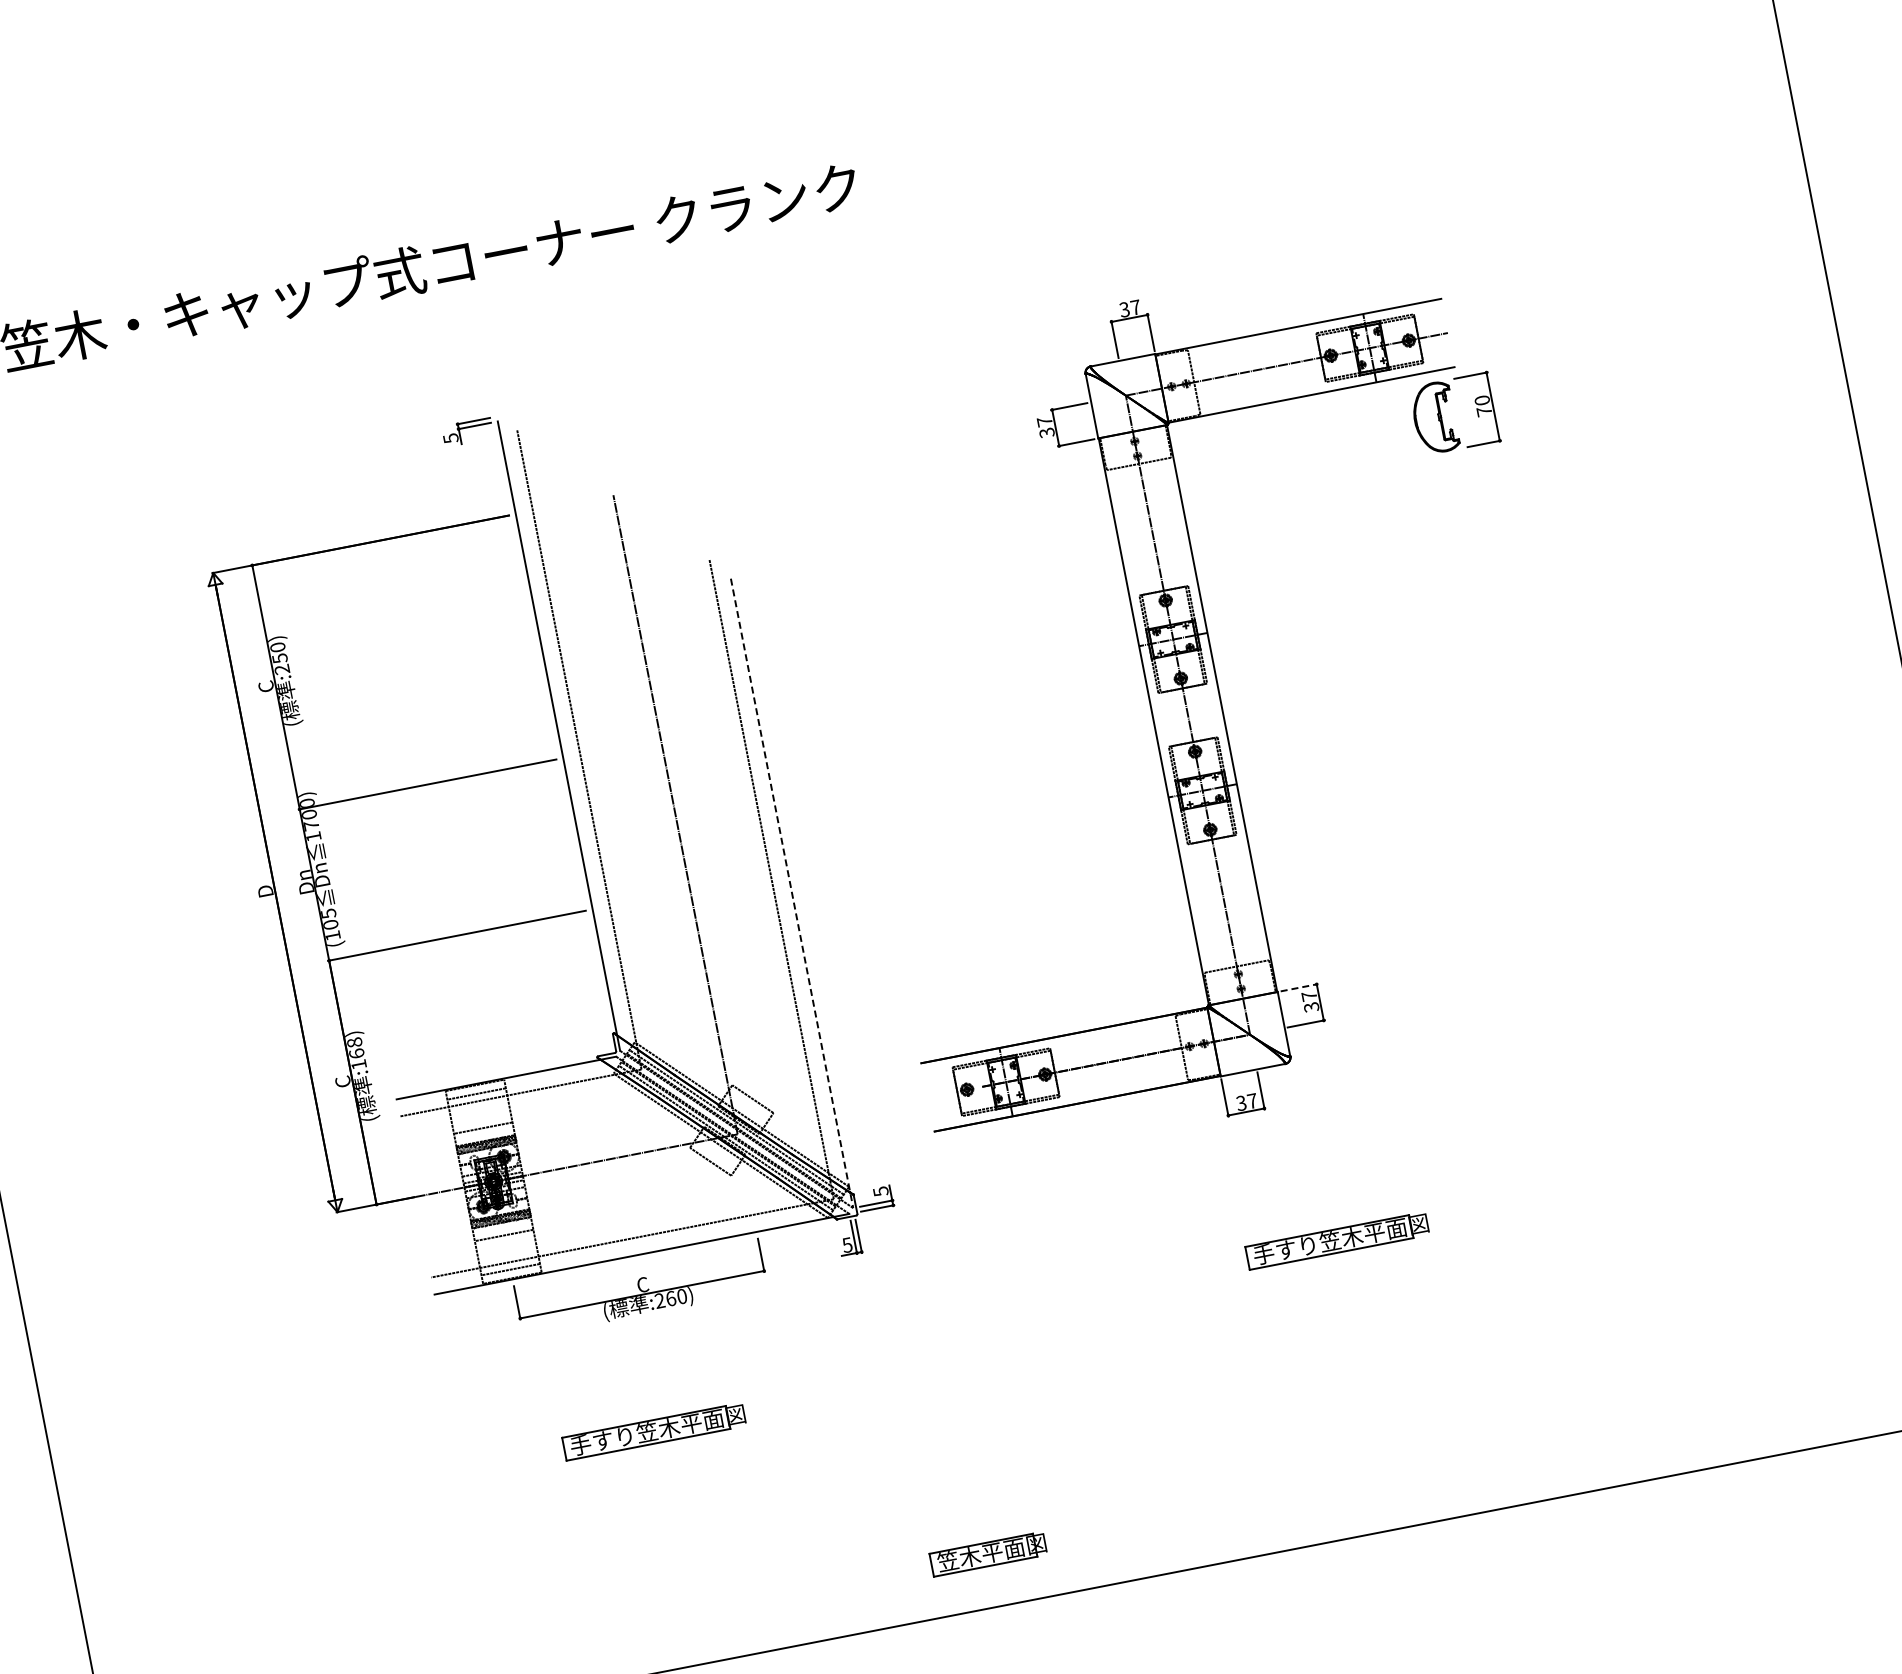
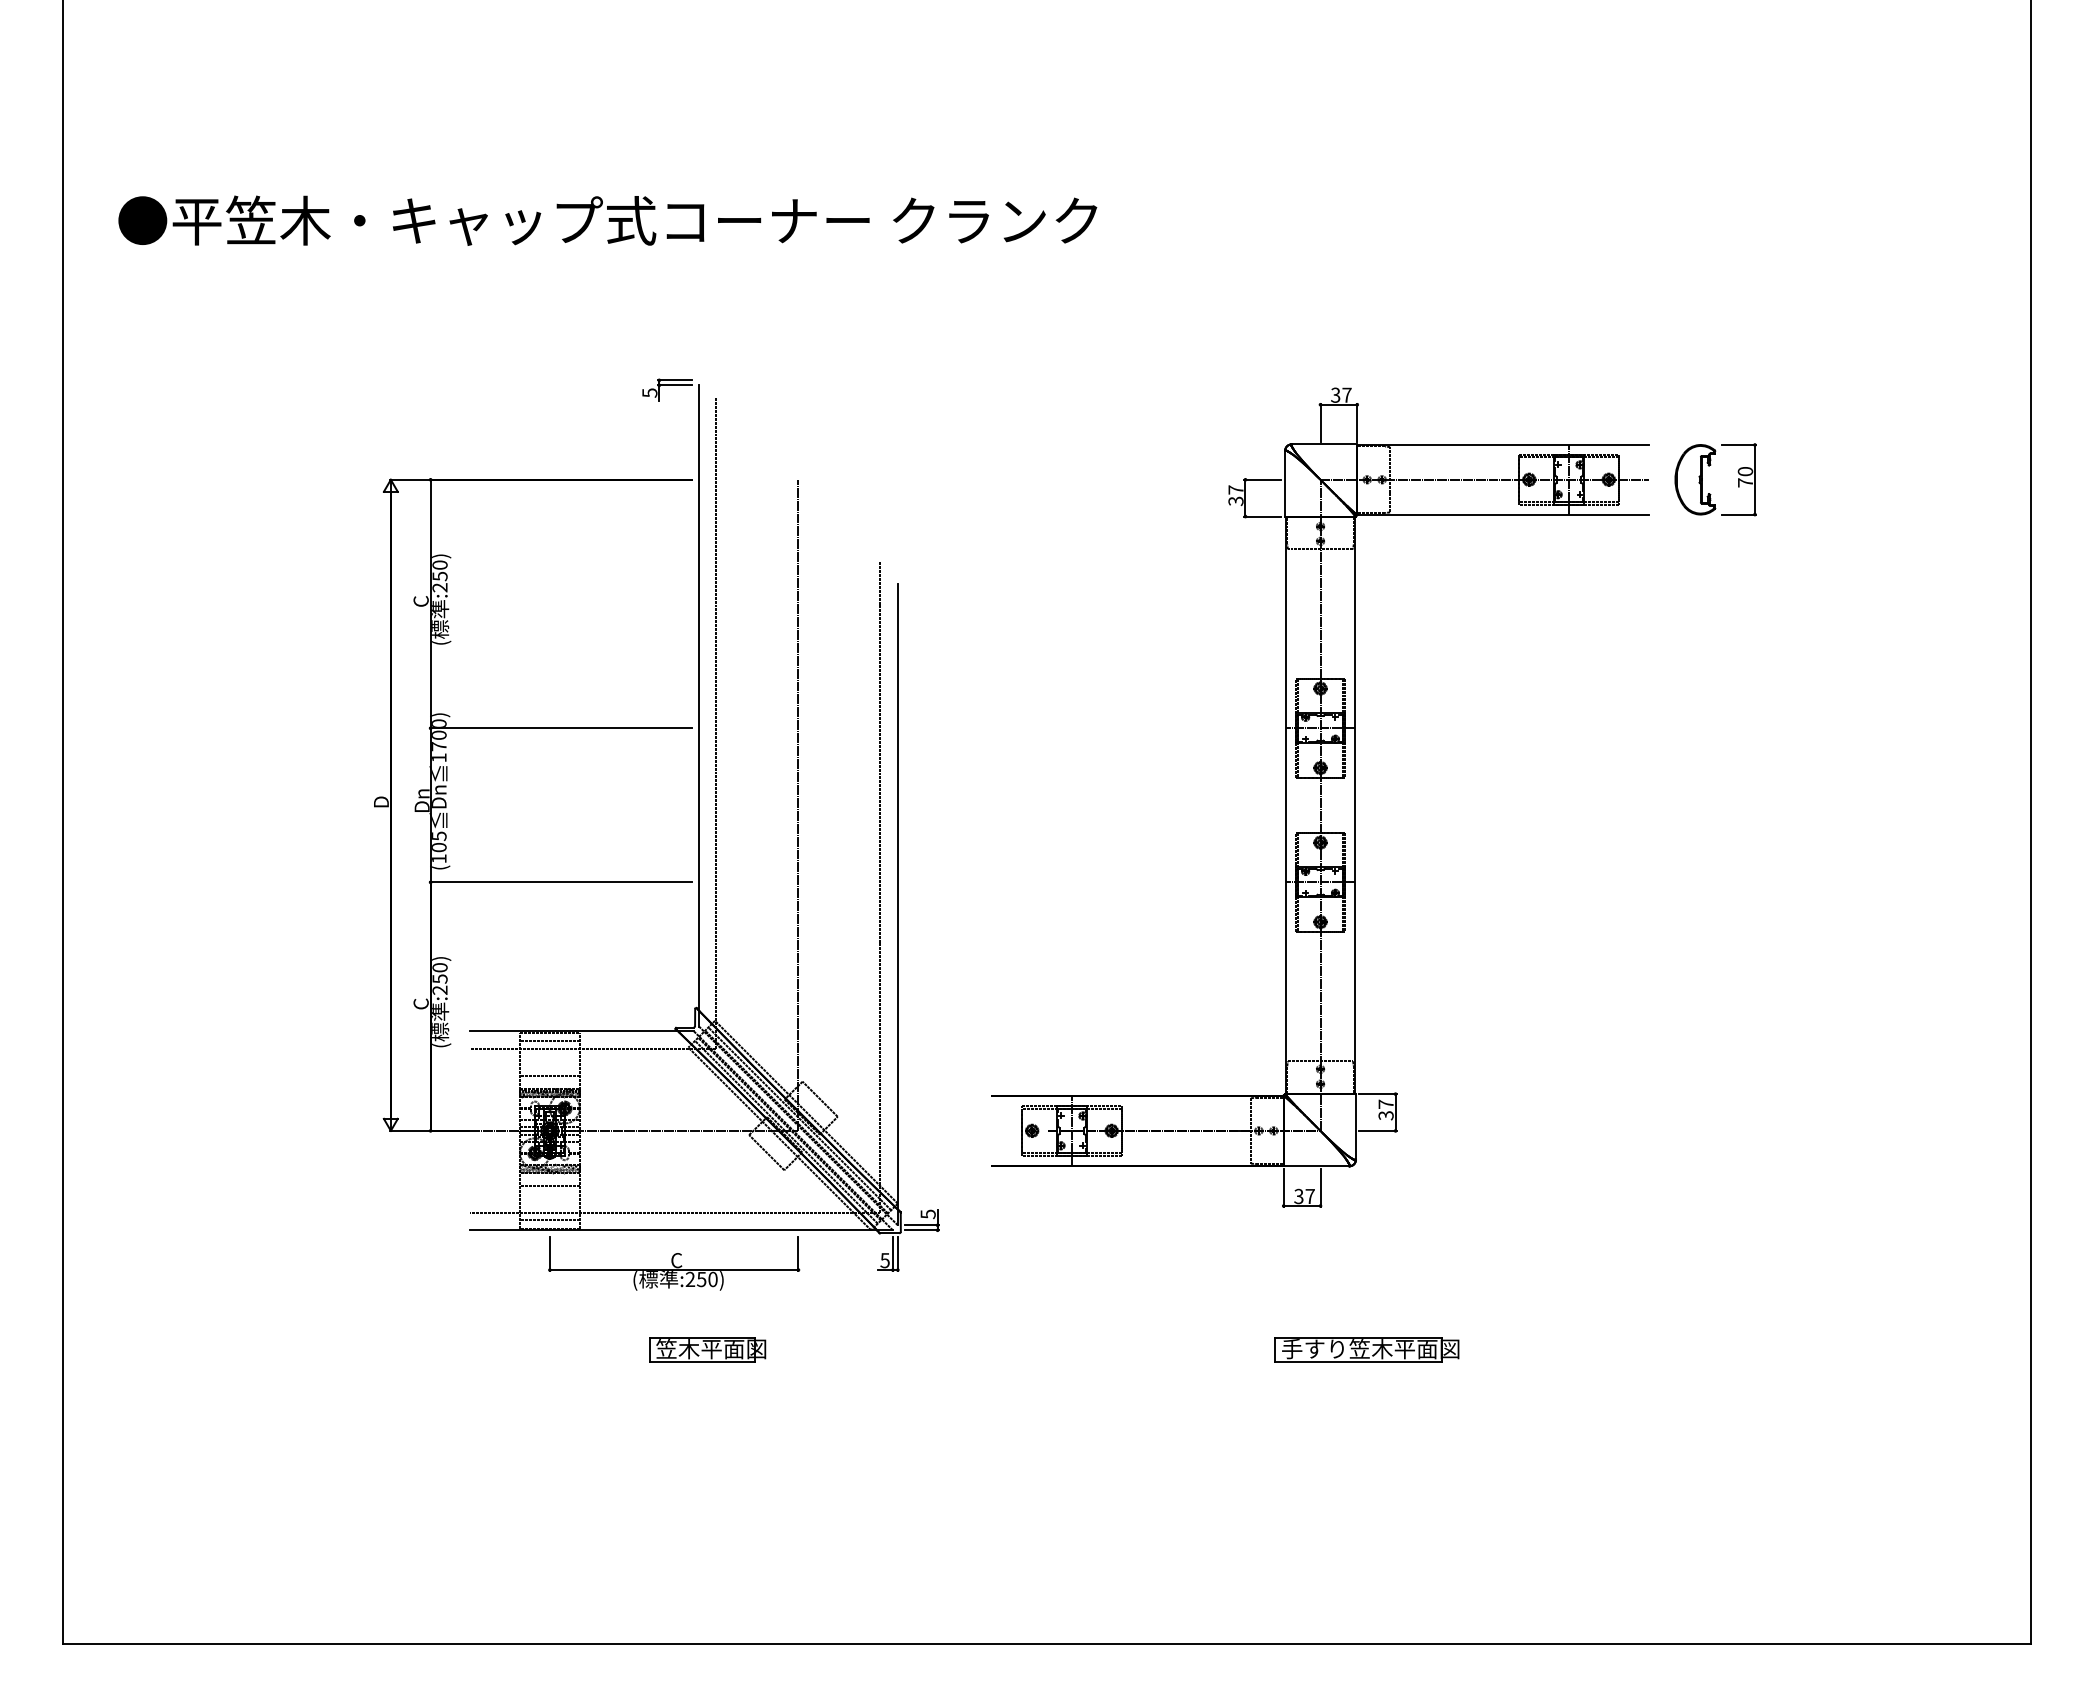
part: (1441, 416) -> (1702, 479), moved
line: (791, 893) -> (897, 904), dashed -> solid
line: (1299, 988) -> (1377, 1094), dashed -> solid
text: (356, 1053) -> (439, 978), :168) -> :250)
text: (670, 1298) -> (701, 1279), :260) -> :250)
part: (653, 1431) -> (659, 1406), removed
part: (988, 1553) -> (707, 1349), moved

